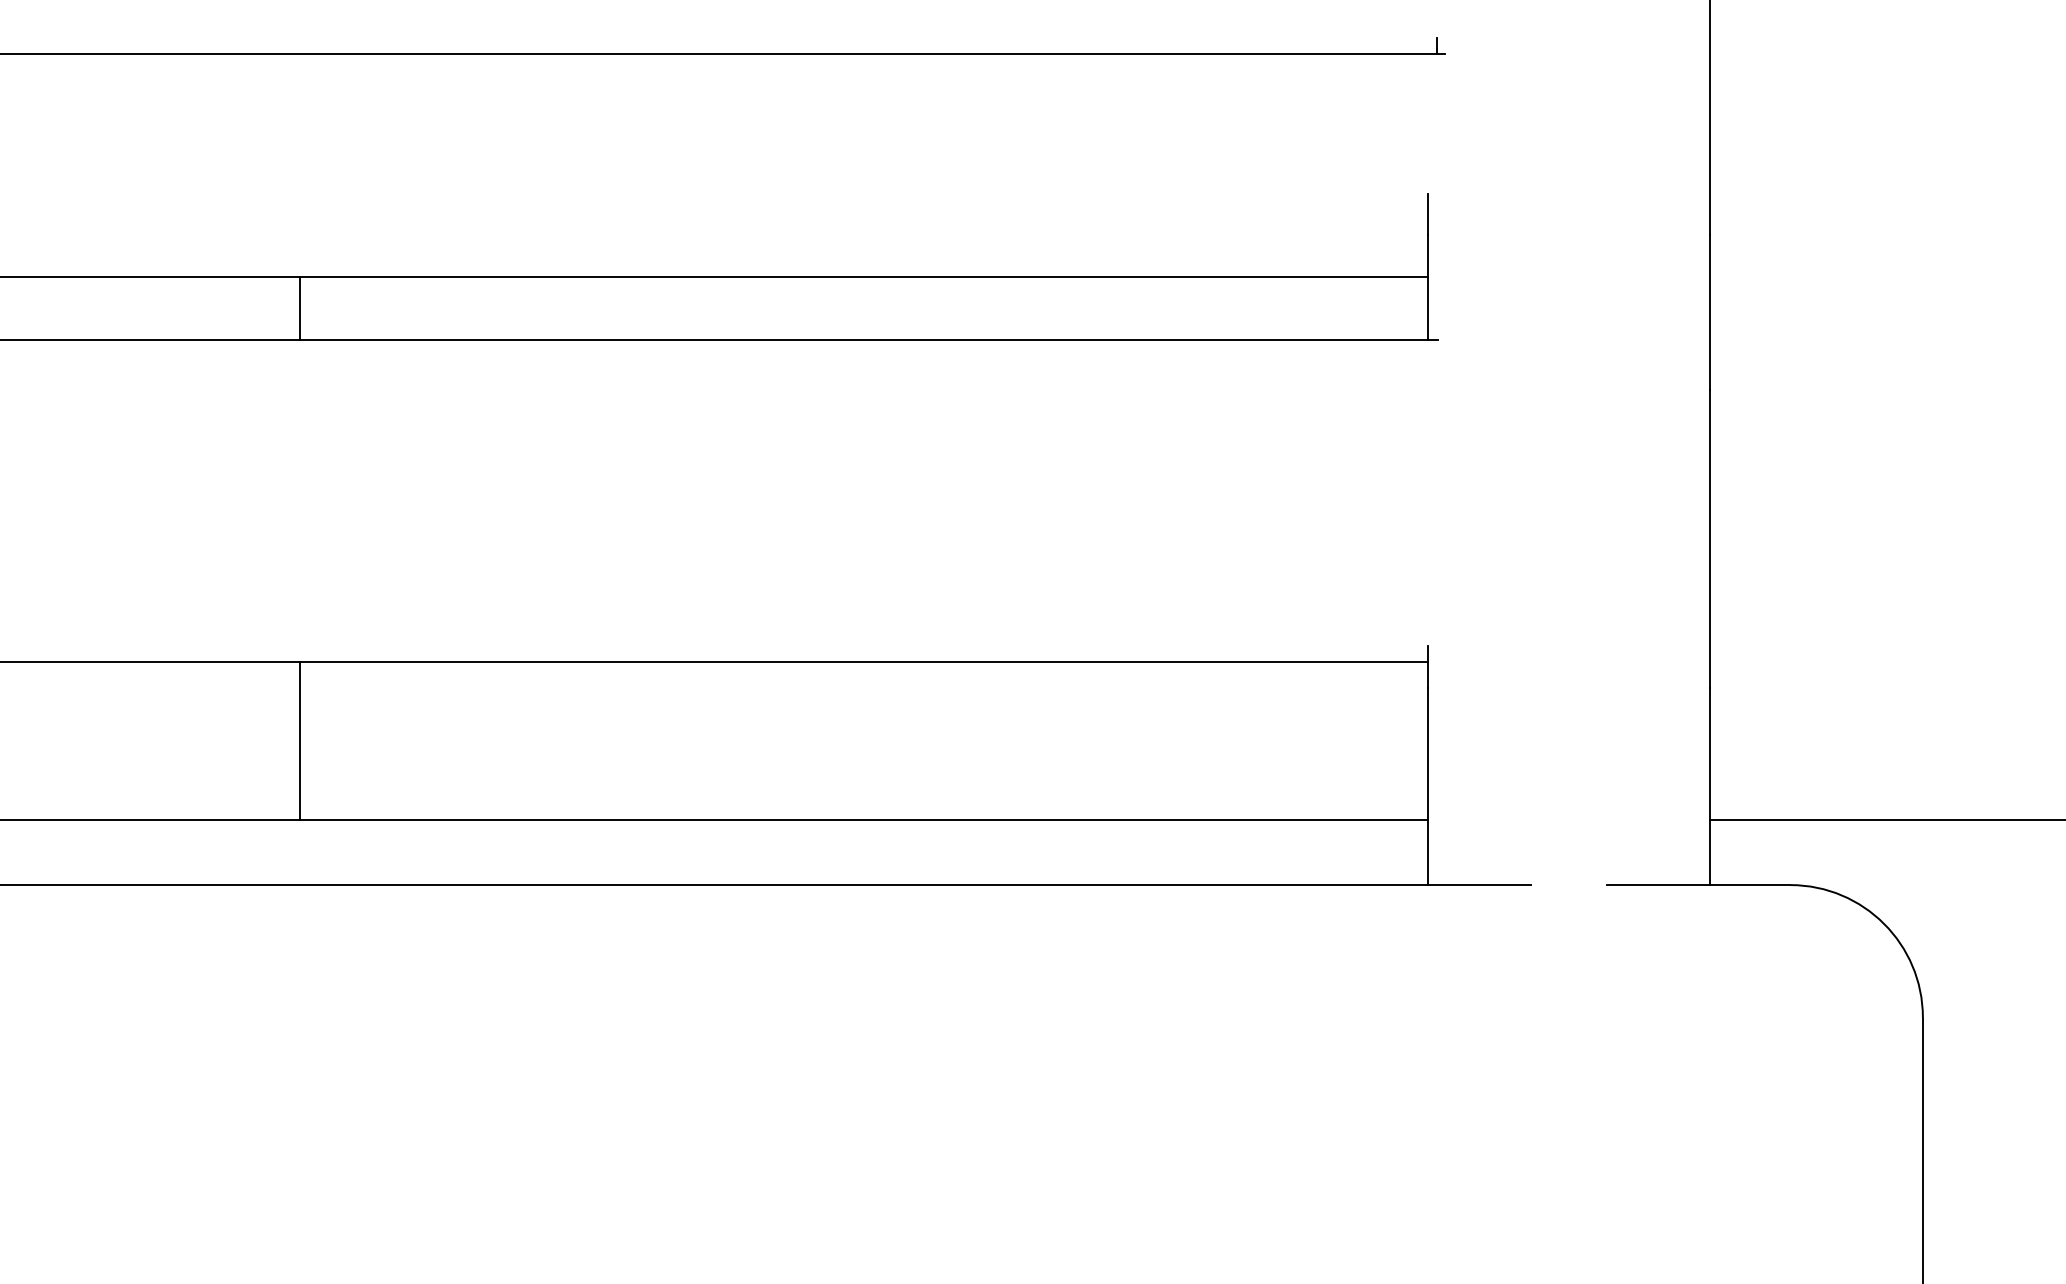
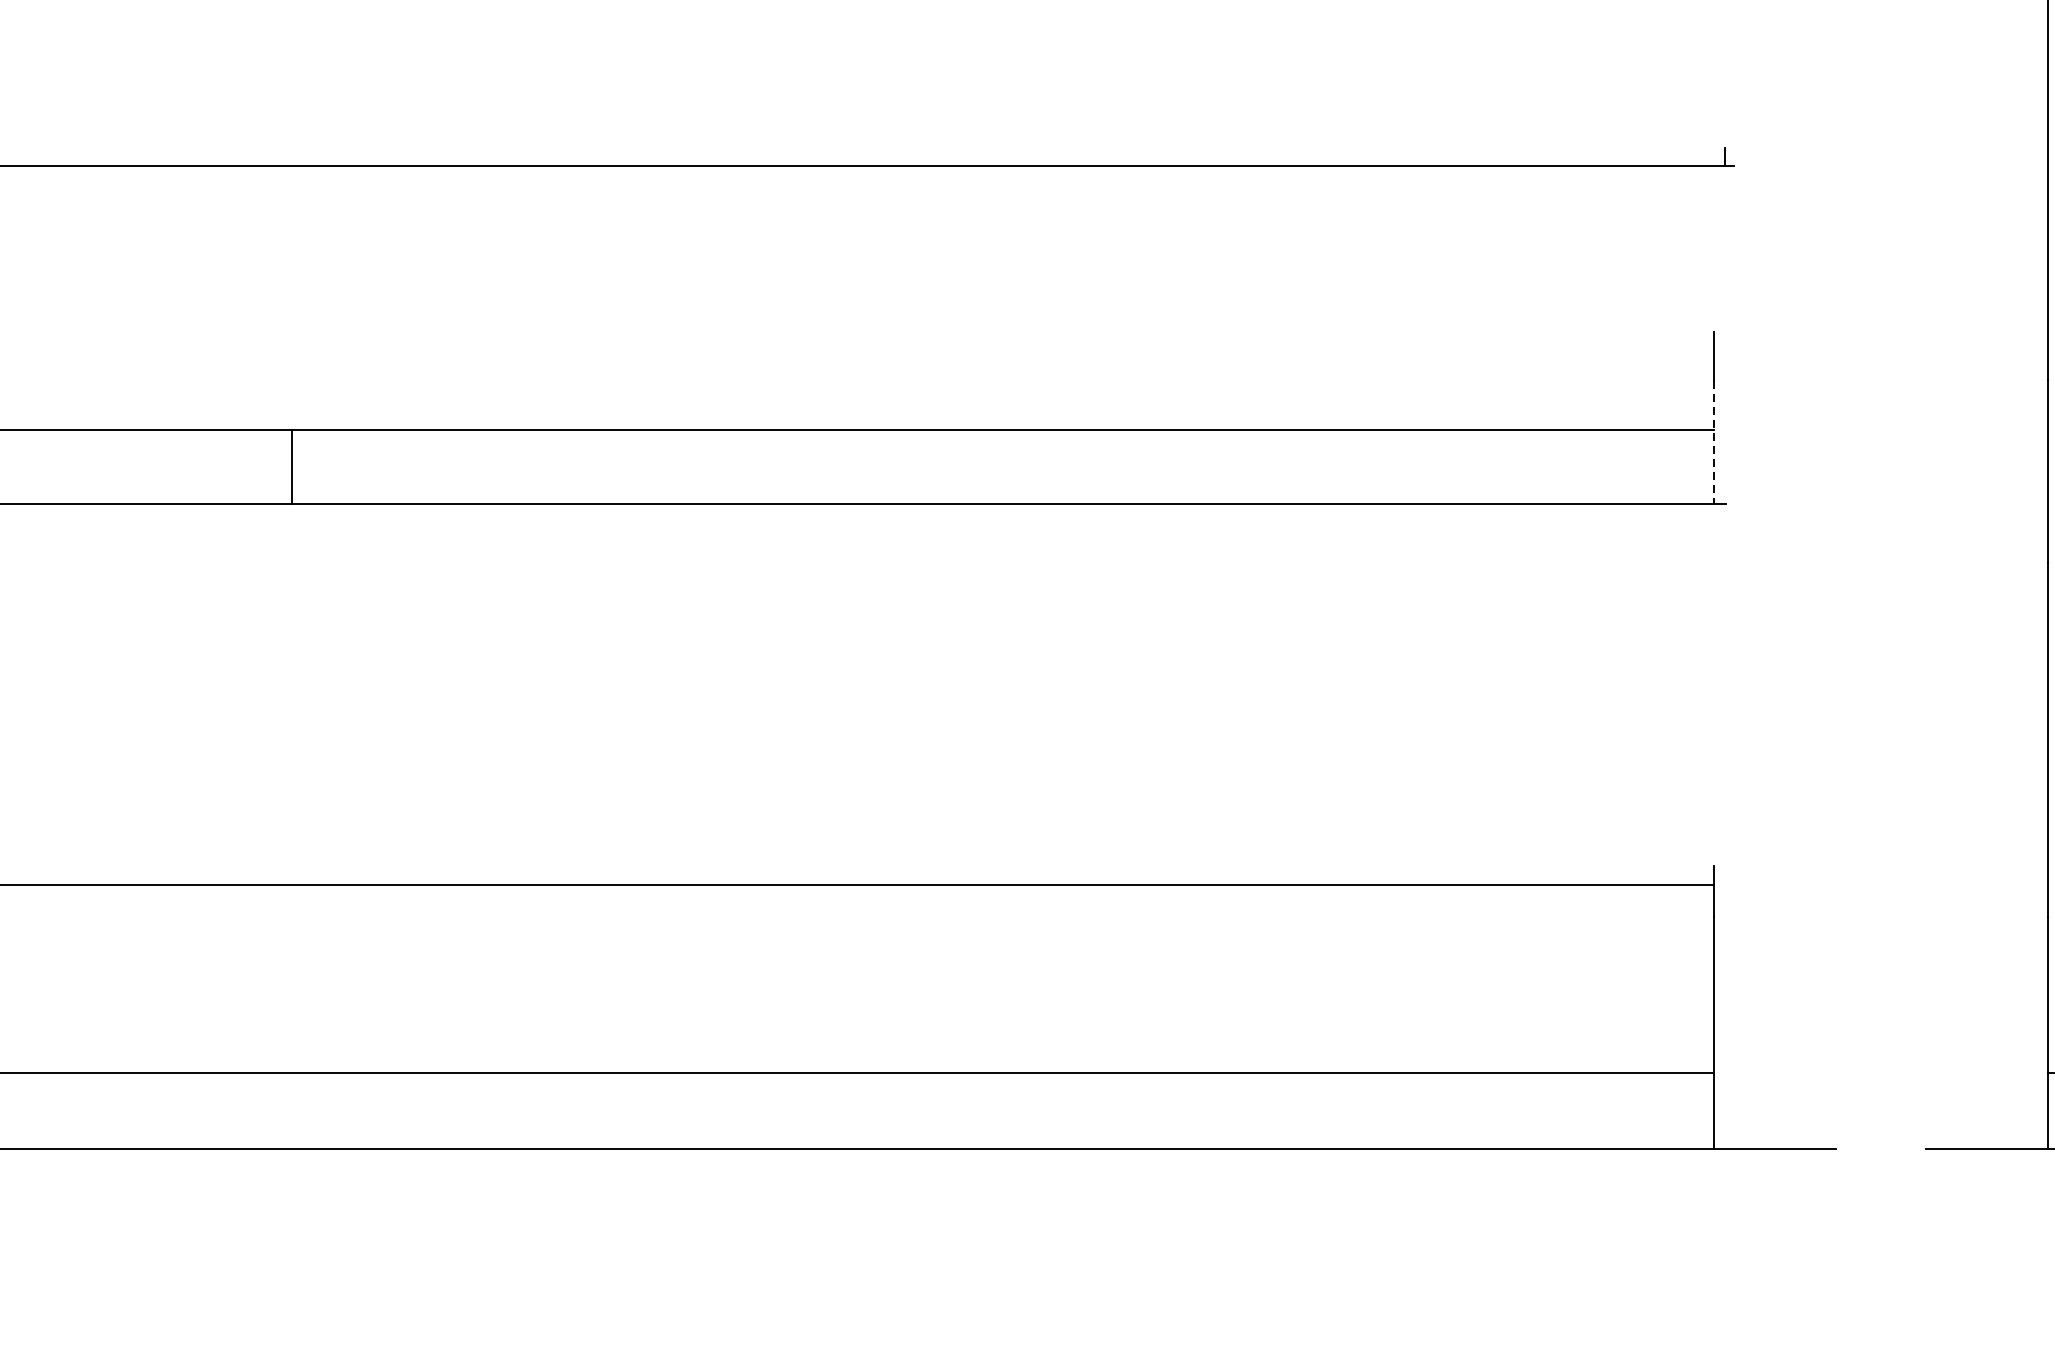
line: (1427, 287) -> (1713, 442), solid -> dashed
line: (300, 307) -> (292, 466), moved
line: (300, 740) -> (380, 978), removed

